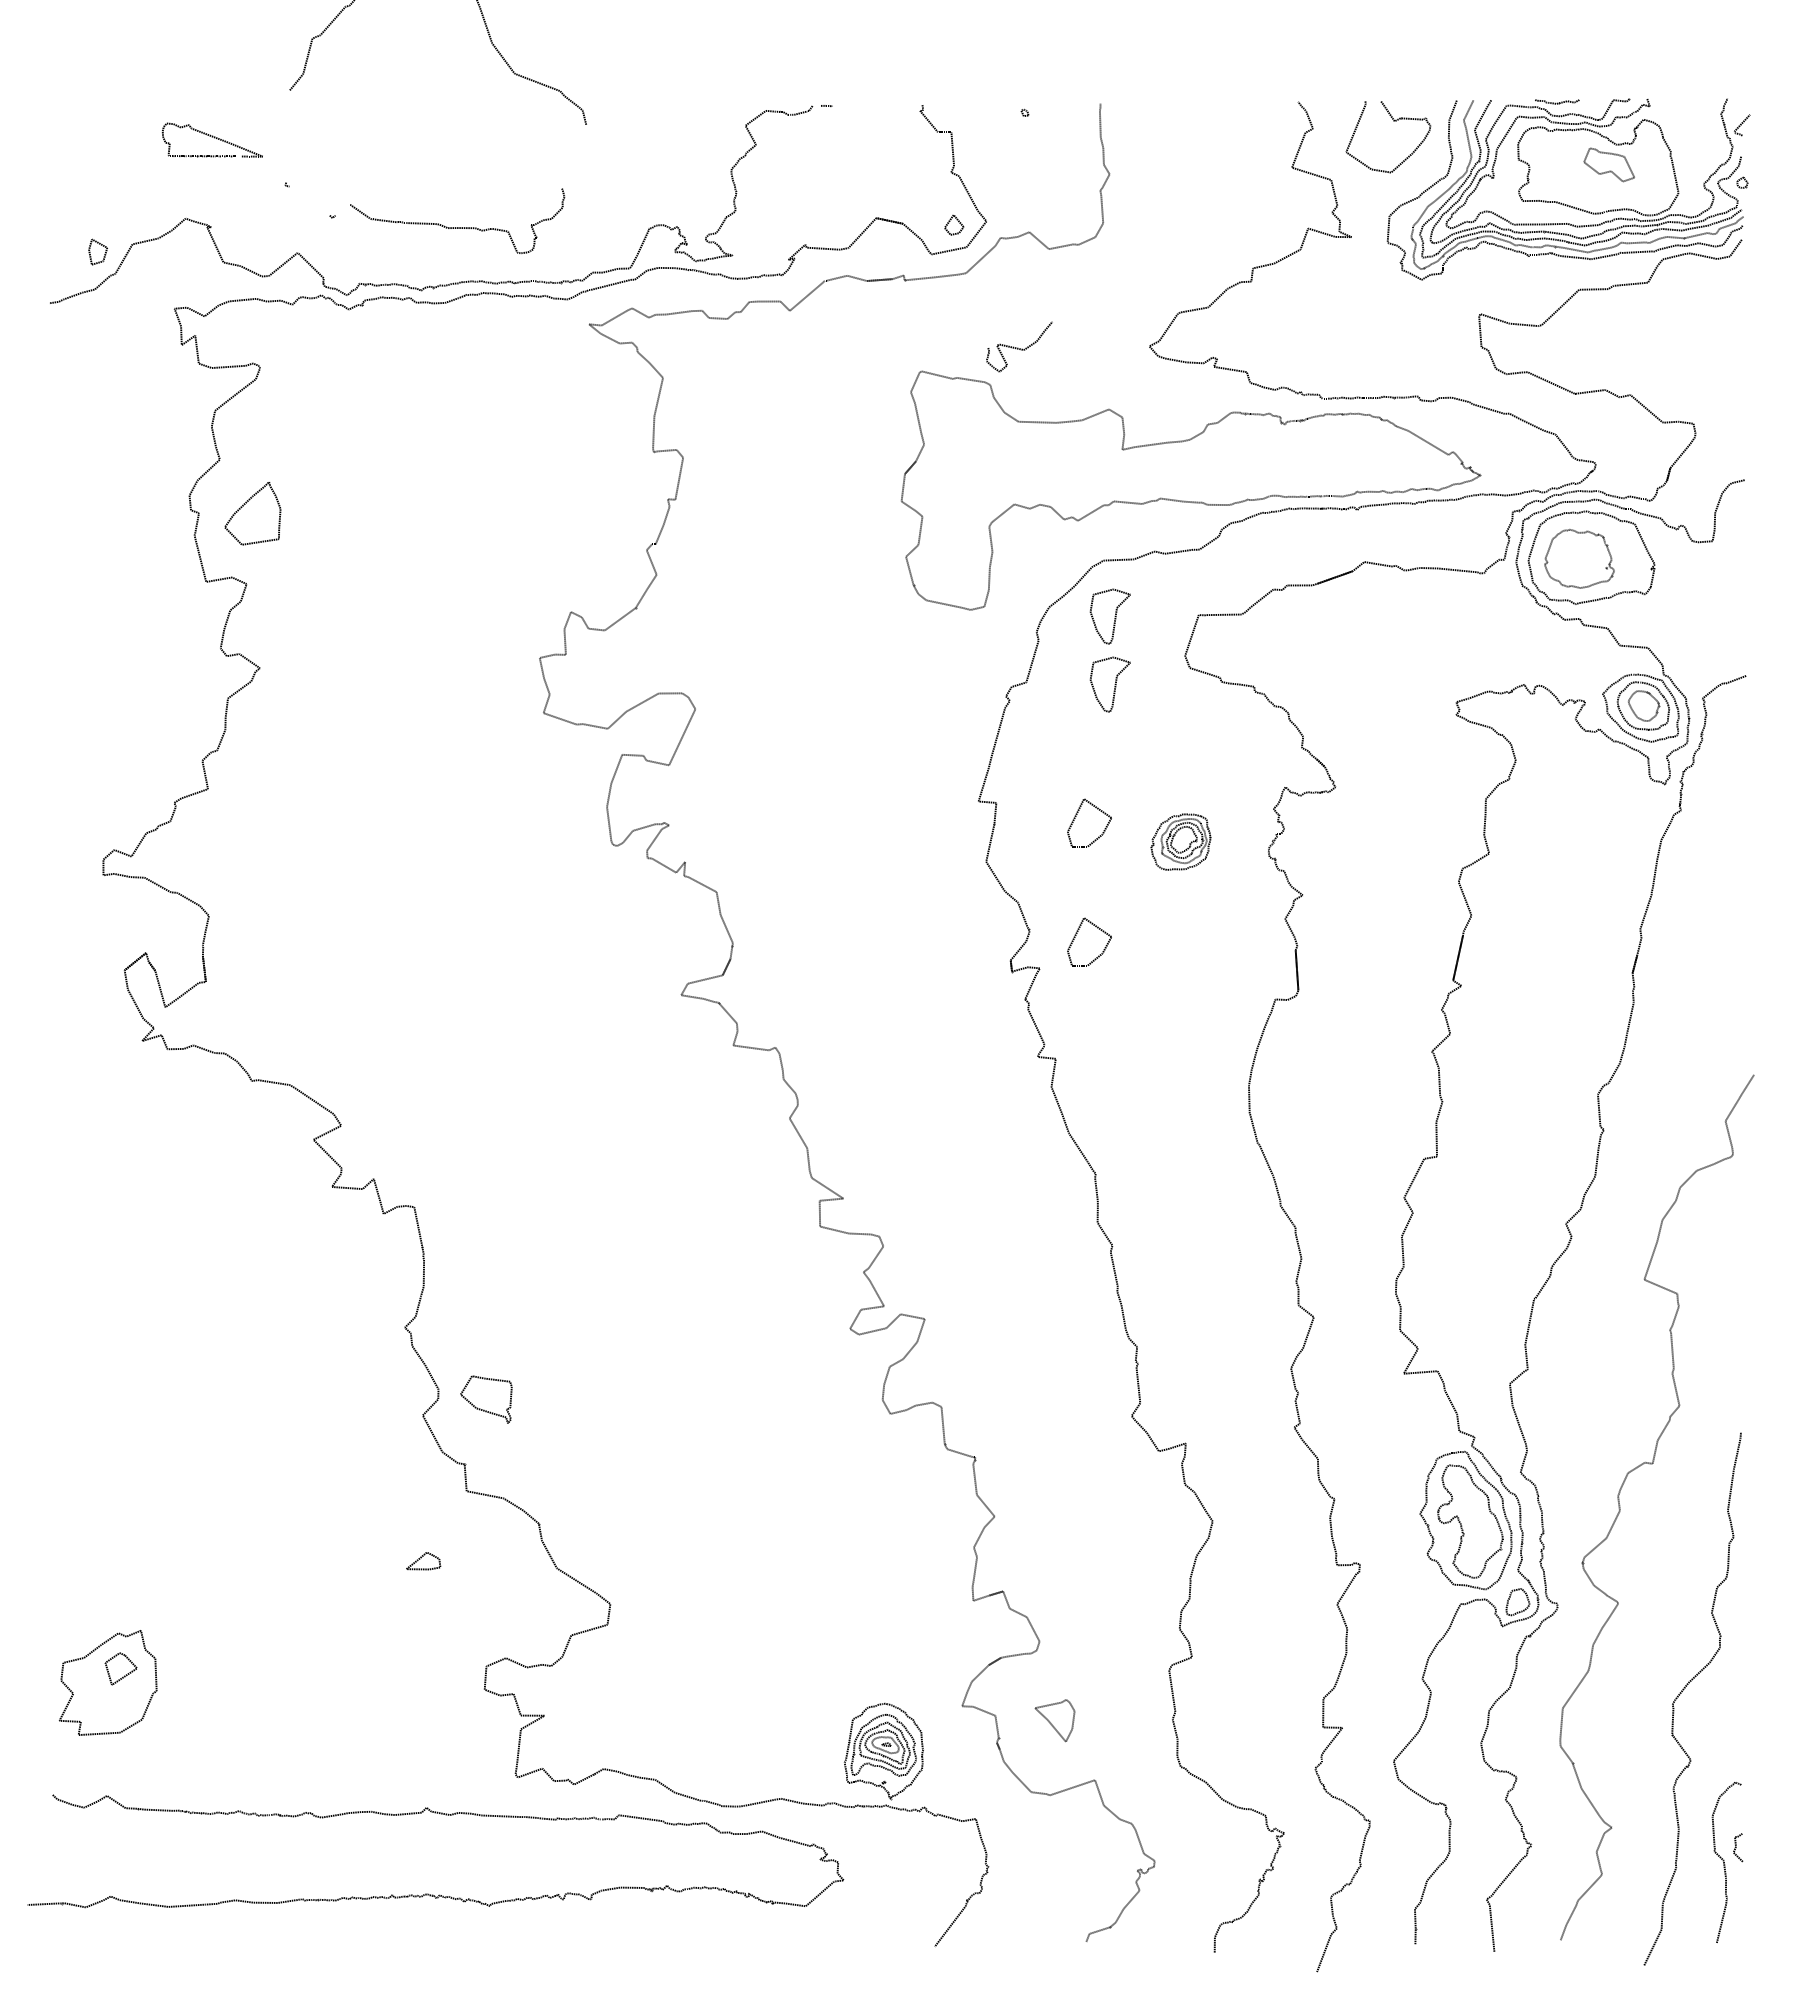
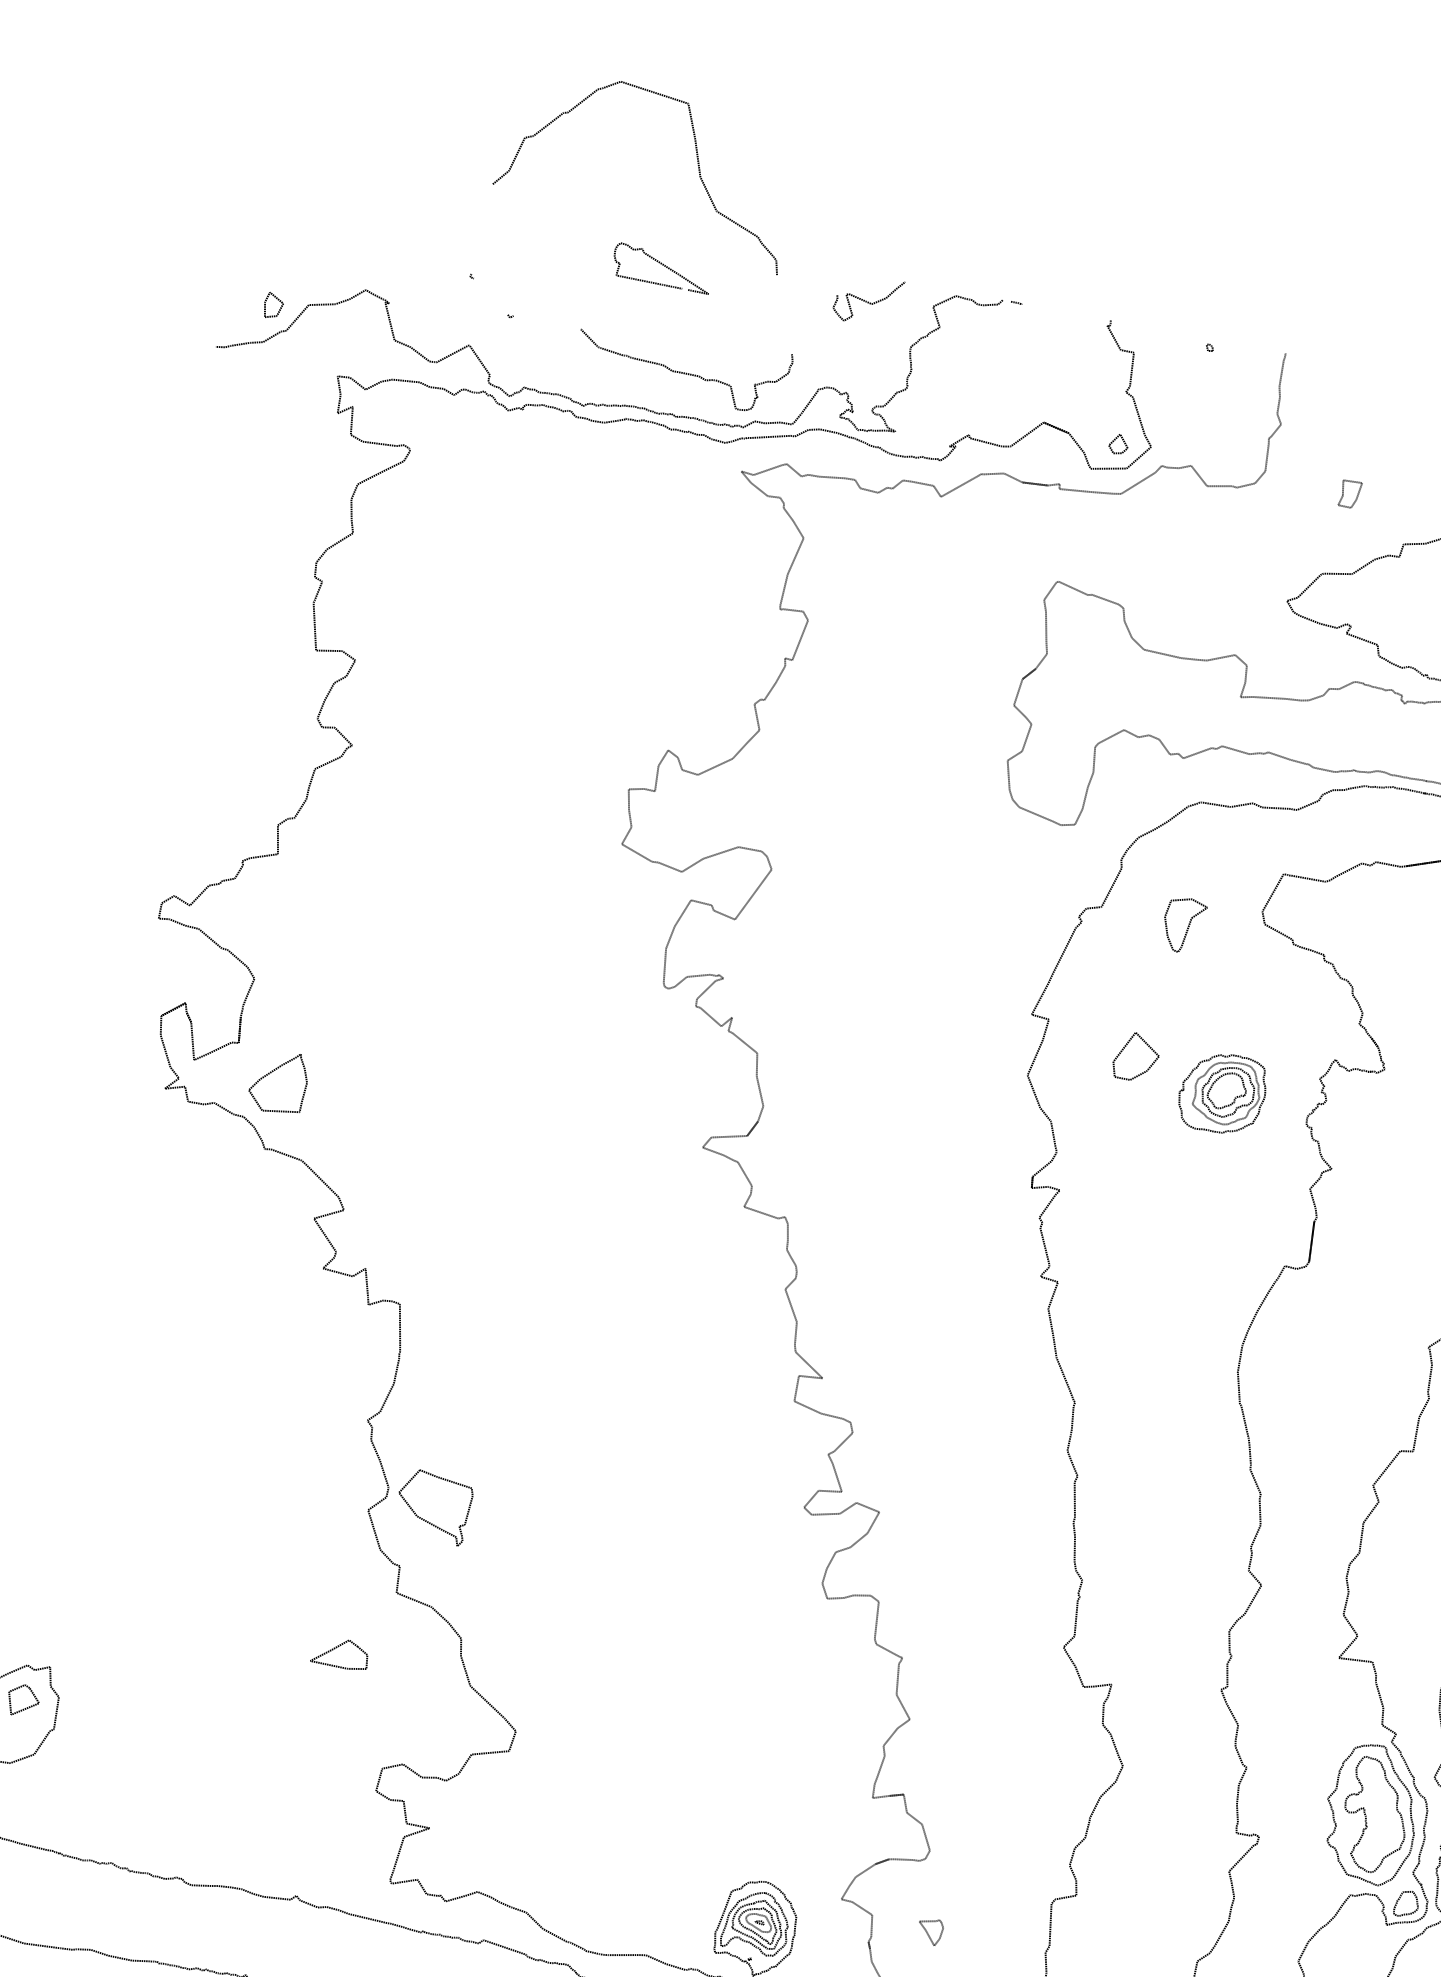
curve: (211, 137) -> (661, 265), moved
curve: (457, 227) -> (681, 372), moved
part: (1190, 229) -> (1349, 494), added
curve: (1018, 347) -> (867, 300), moved
part: (252, 513) -> (278, 1081), moved
part: (1109, 616) -> (1195, 858), removed
part: (1180, 841) -> (1222, 1092), size x1.43
part: (1076, 935) -> (1102, 1165), removed
part: (486, 1399) -> (433, 1506), size x1.43
part: (423, 1560) -> (340, 1652), size x1.67
part: (1055, 1720) -> (930, 1931), size x0.62

